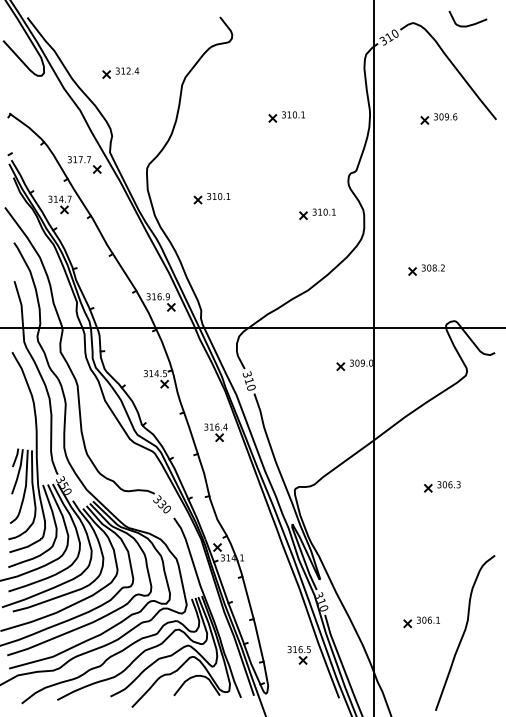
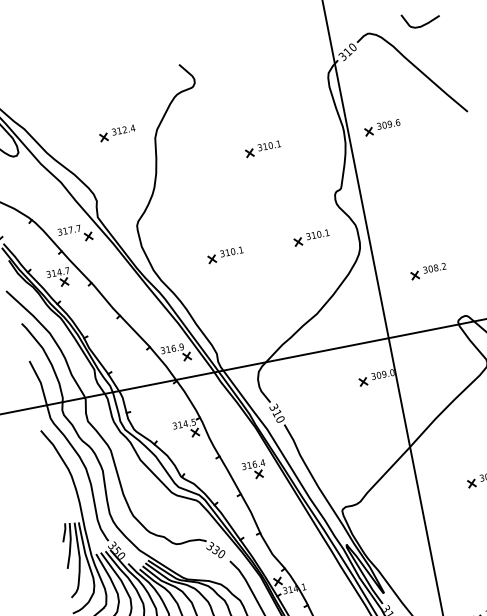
part: (120, 72) -> (117, 132), moved
part: (438, 118) -> (381, 127), moved
part: (211, 198) -> (225, 255), moved

